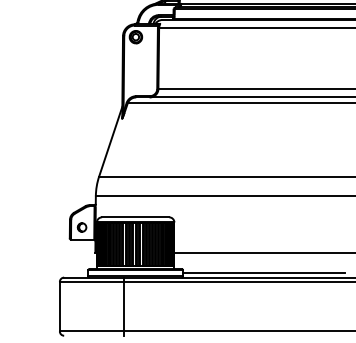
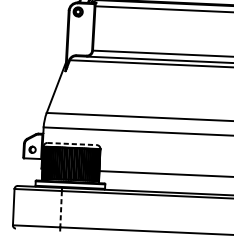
line: (135, 217) -> (72, 144), solid -> dashed
line: (264, 273) -> (164, 189), removed
line: (124, 306) -> (61, 209), solid -> dashed

